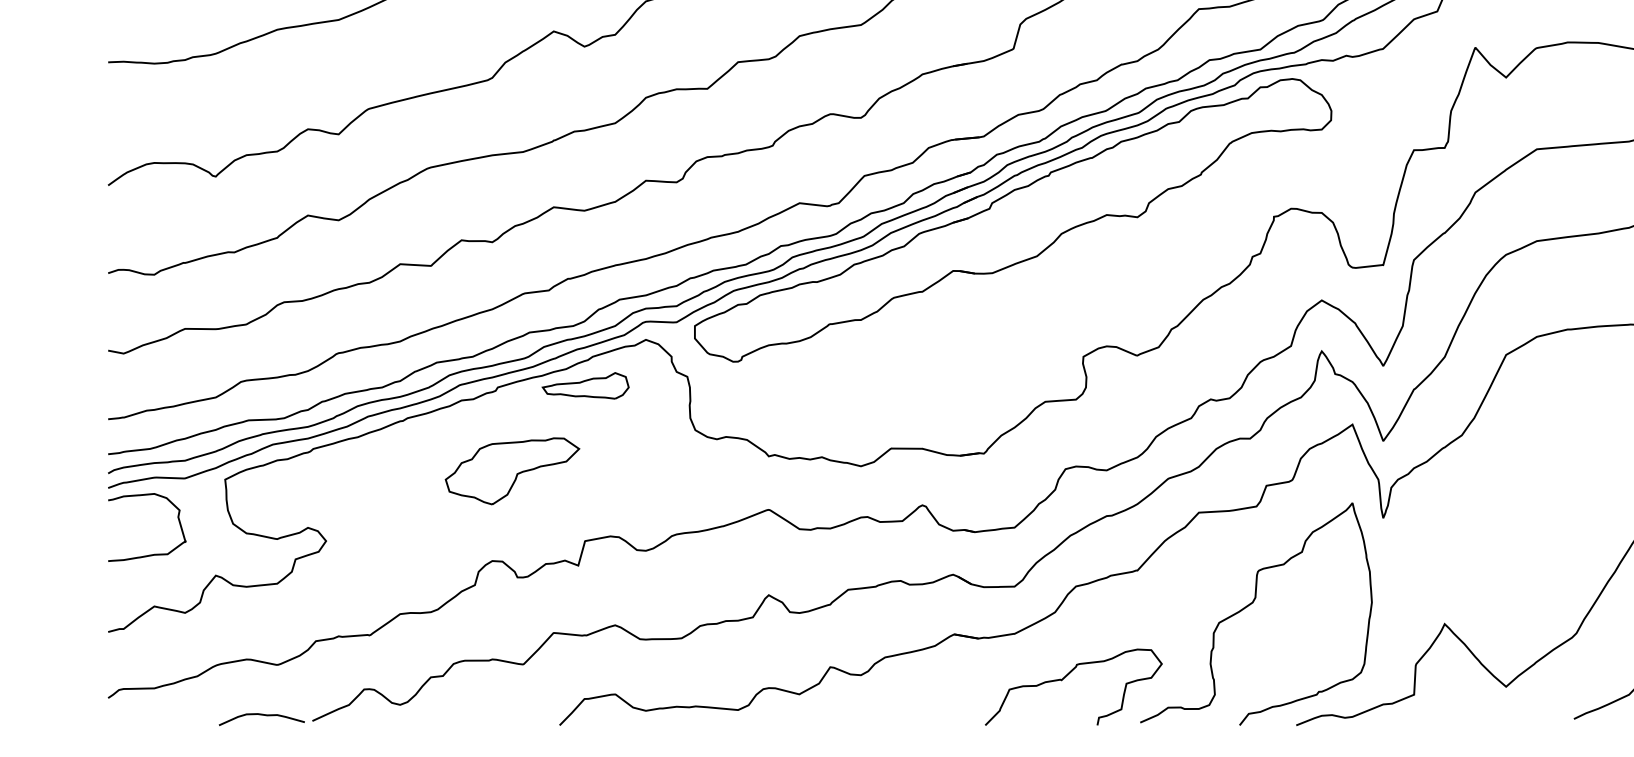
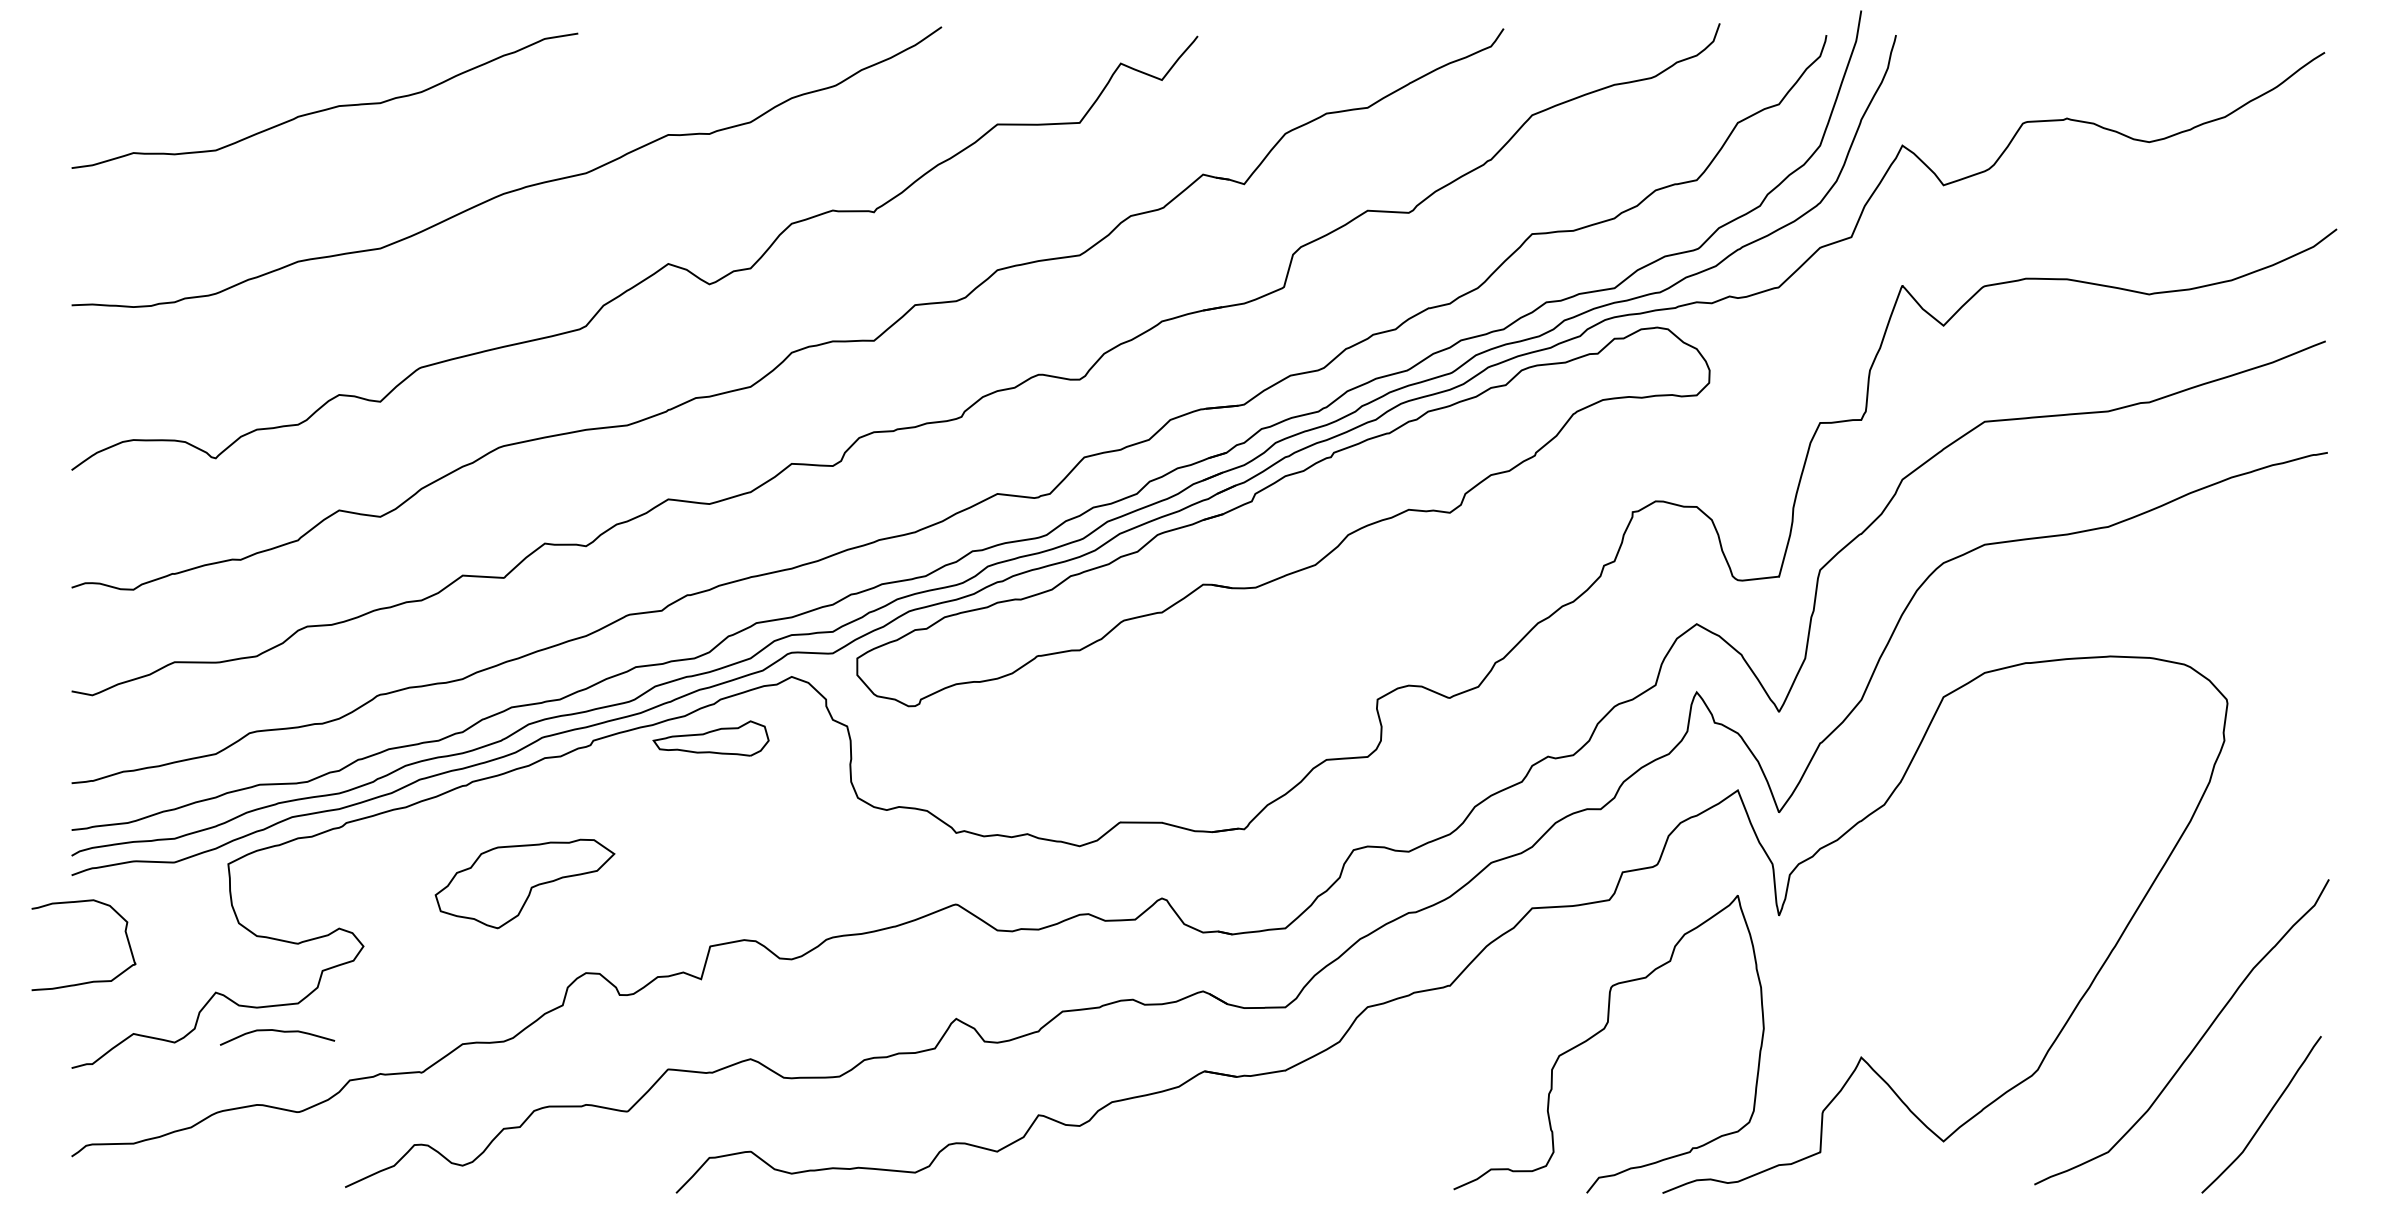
part: (512, 470) -> (524, 883), moved
curve: (150, 554) -> (88, 981), moved
curve: (1065, 677) -> (1353, 1129), removed
curve: (264, 715) -> (280, 1032), moved

